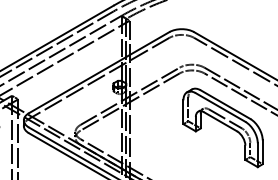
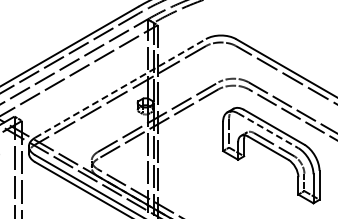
line: (99, 72) -> (120, 88), solid -> dashed
line: (220, 107) -> (268, 130), solid -> dashed

